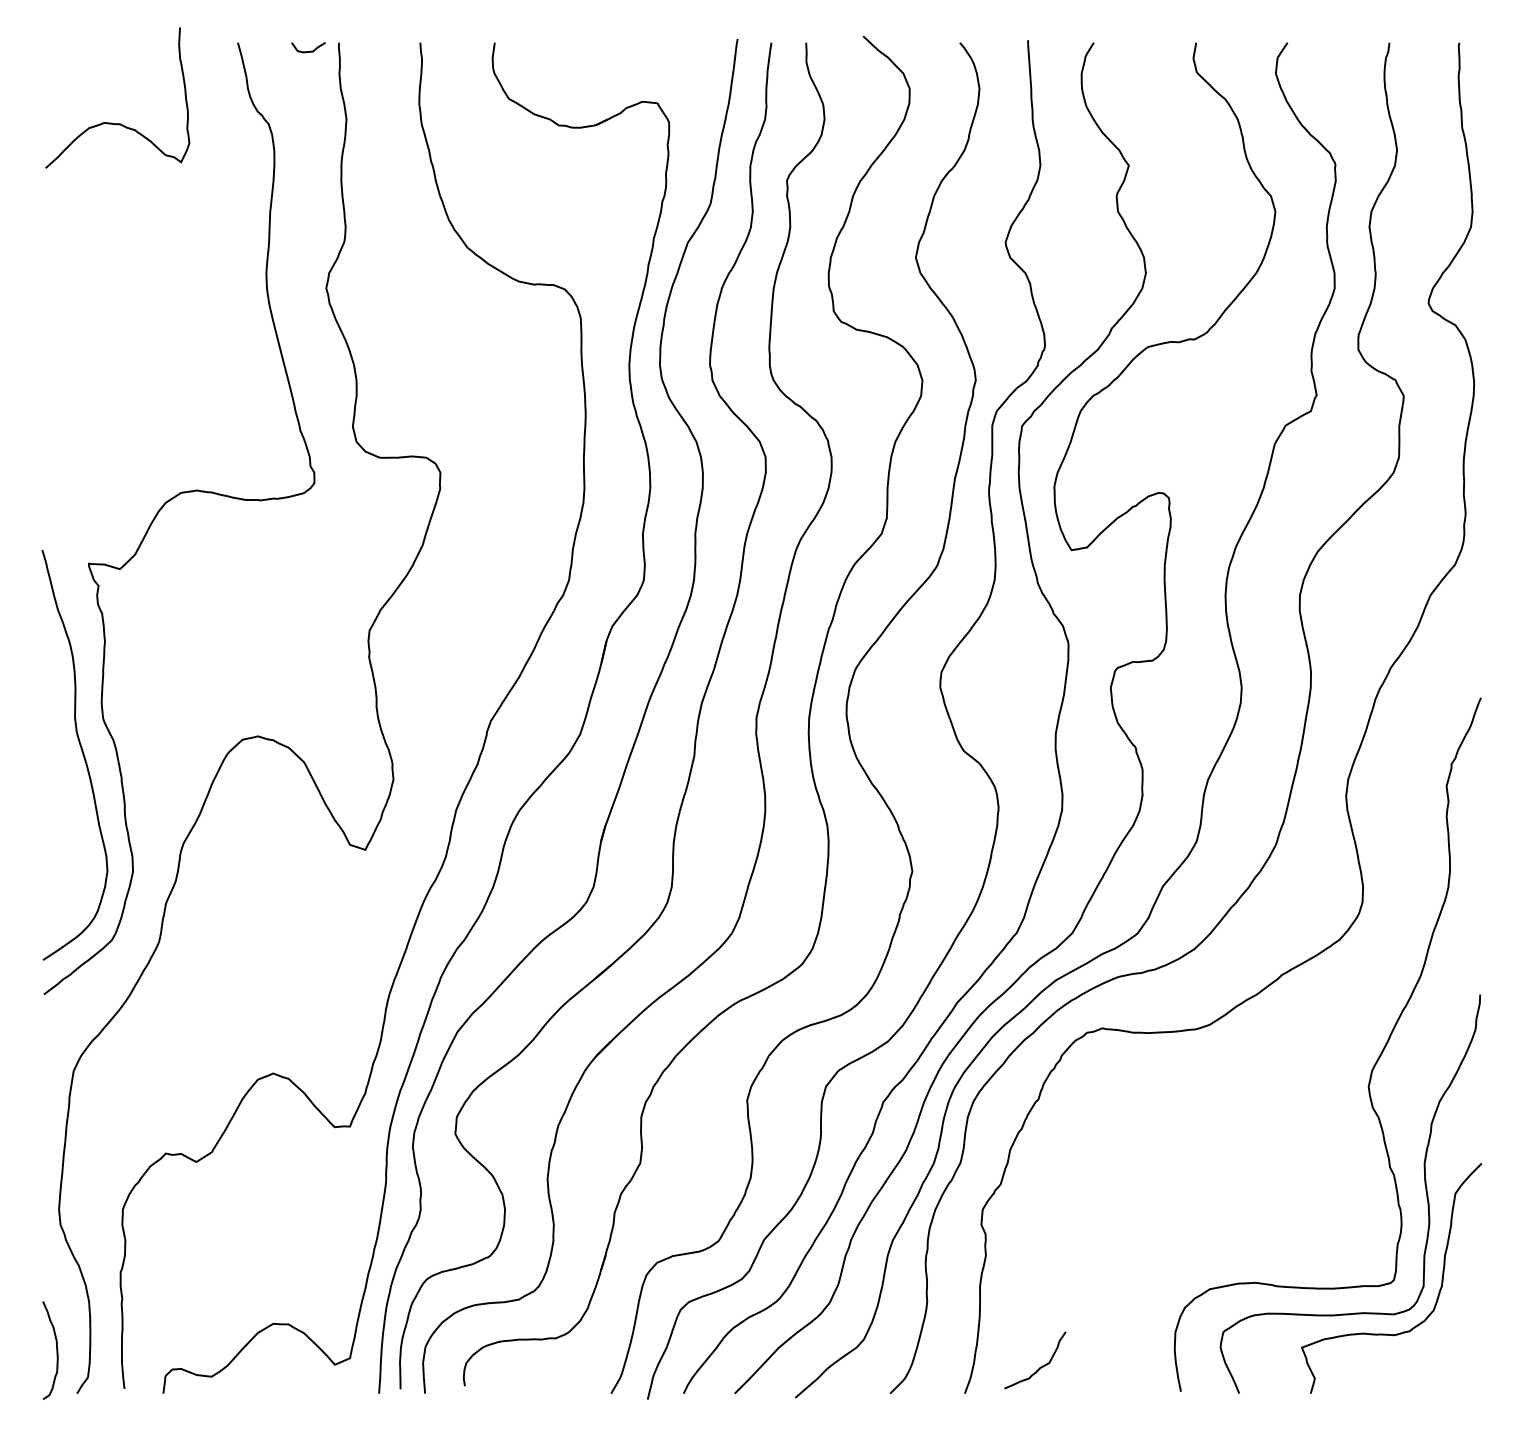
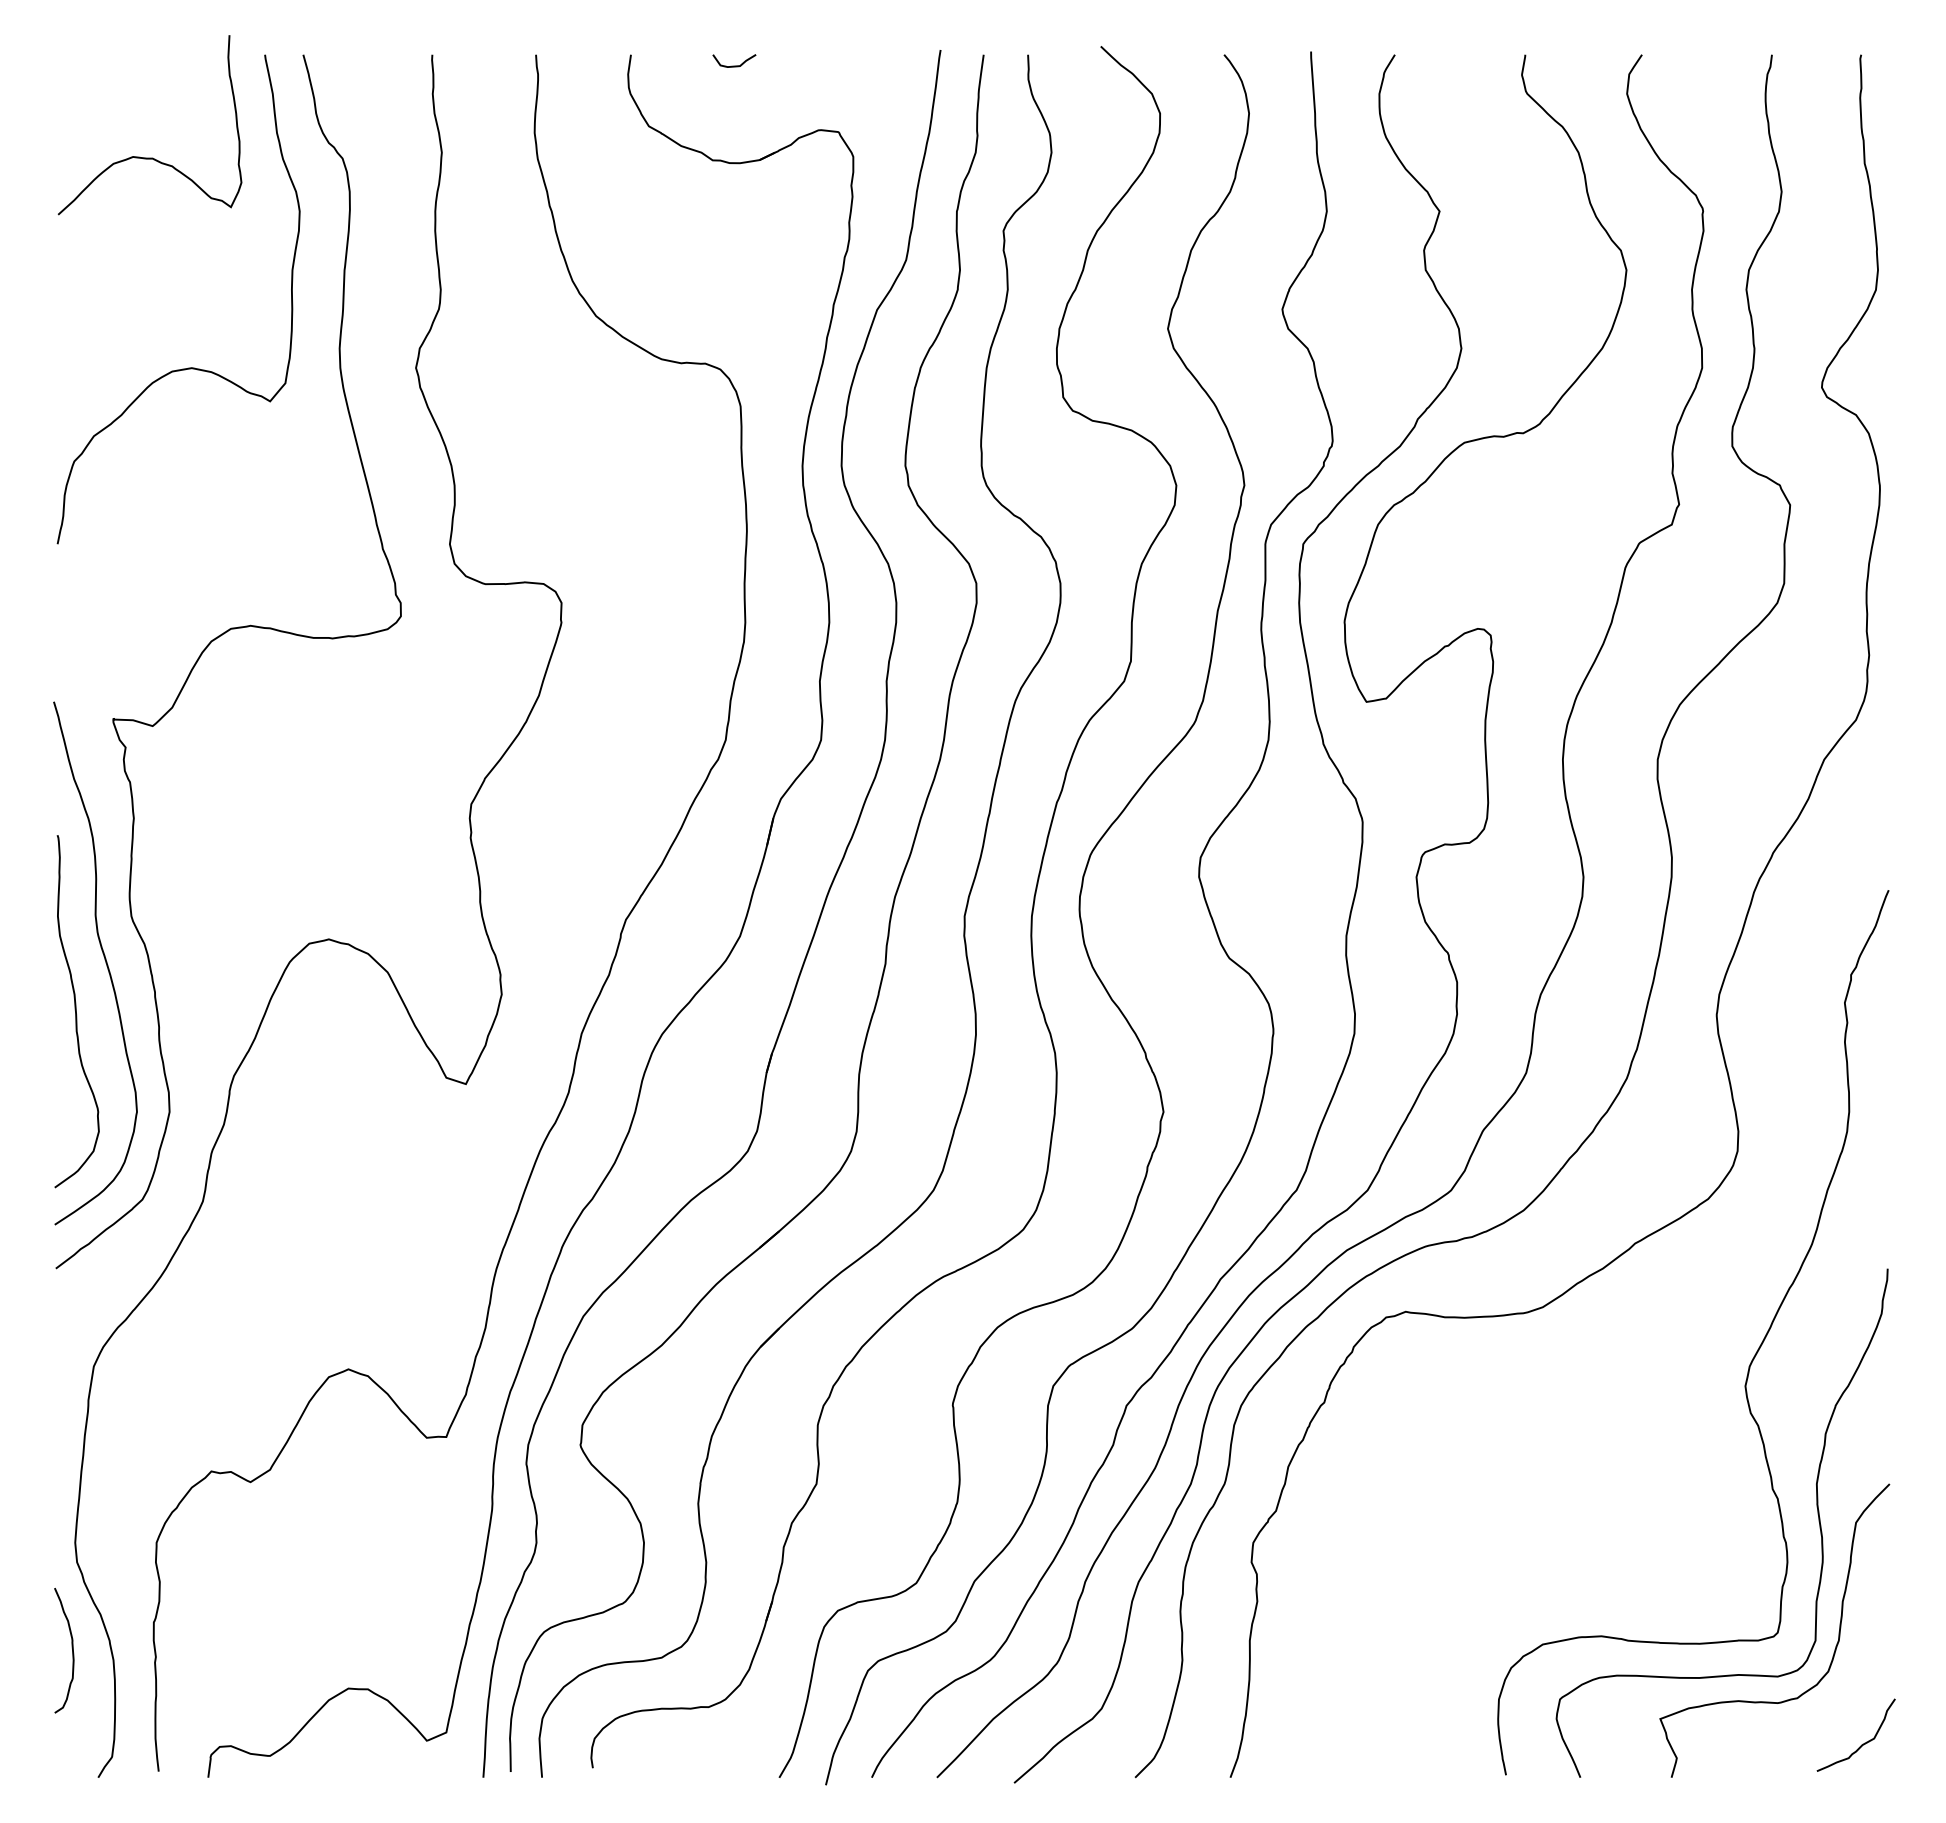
curve: (308, 51) -> (734, 65), moved
curve: (147, 287) -> (188, 367), added
curve: (60, 792) -> (76, 1011), added
curve: (56, 1348) -> (71, 1648), moved
curve: (1039, 1367) -> (1861, 1744), moved

